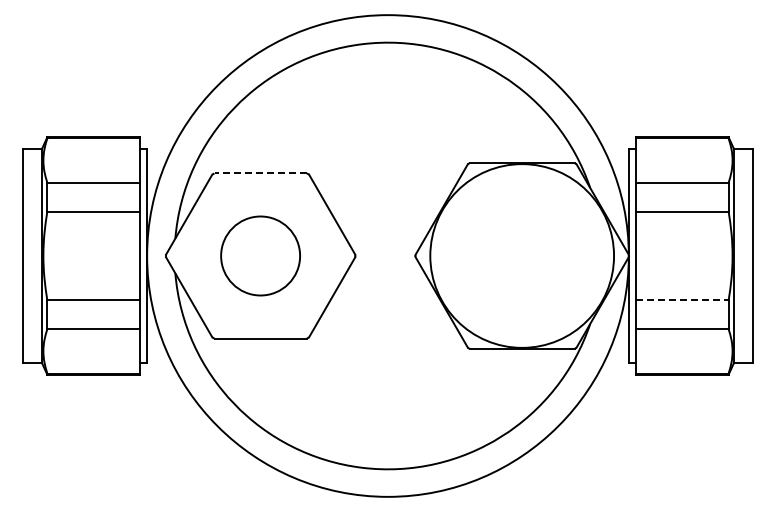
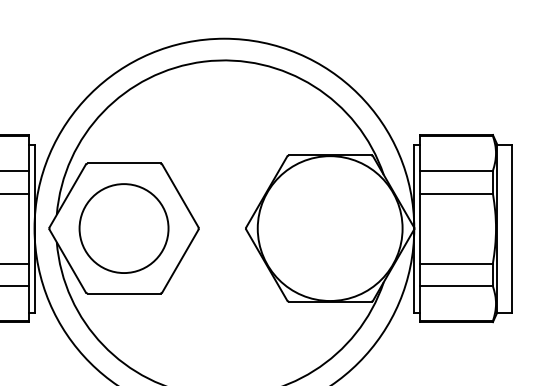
line: (260, 173) -> (123, 163), dashed -> solid
circle: (260, 255) -> (123, 228), size x1.43
line: (682, 300) -> (456, 263), dashed -> solid

